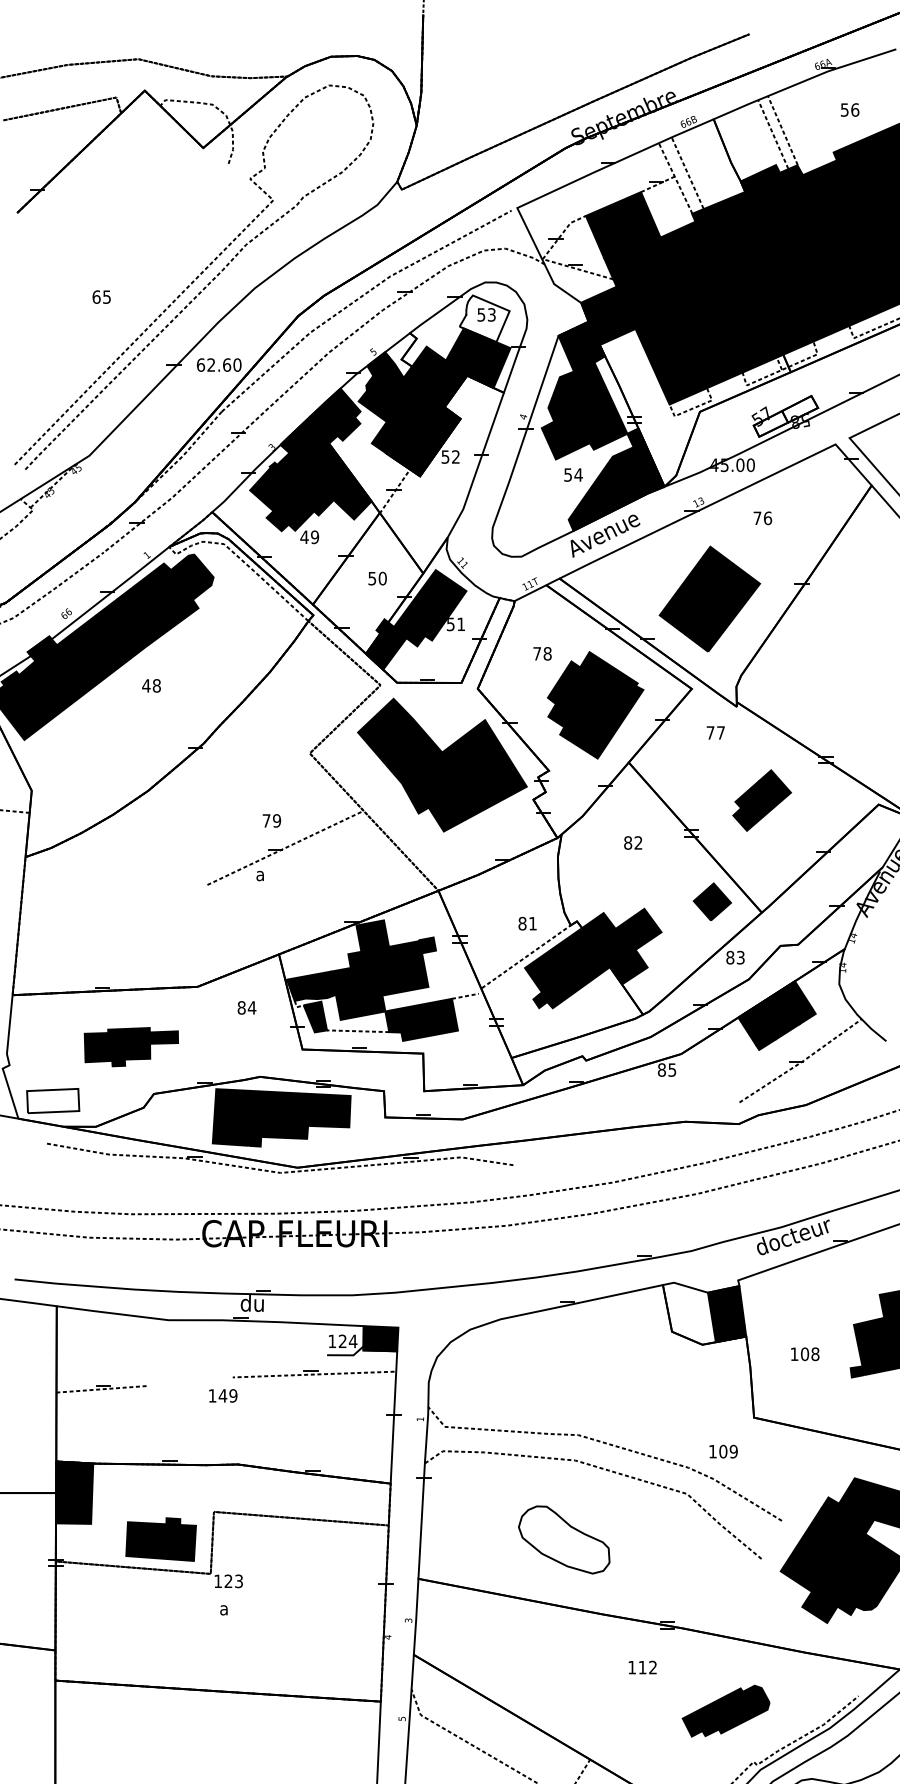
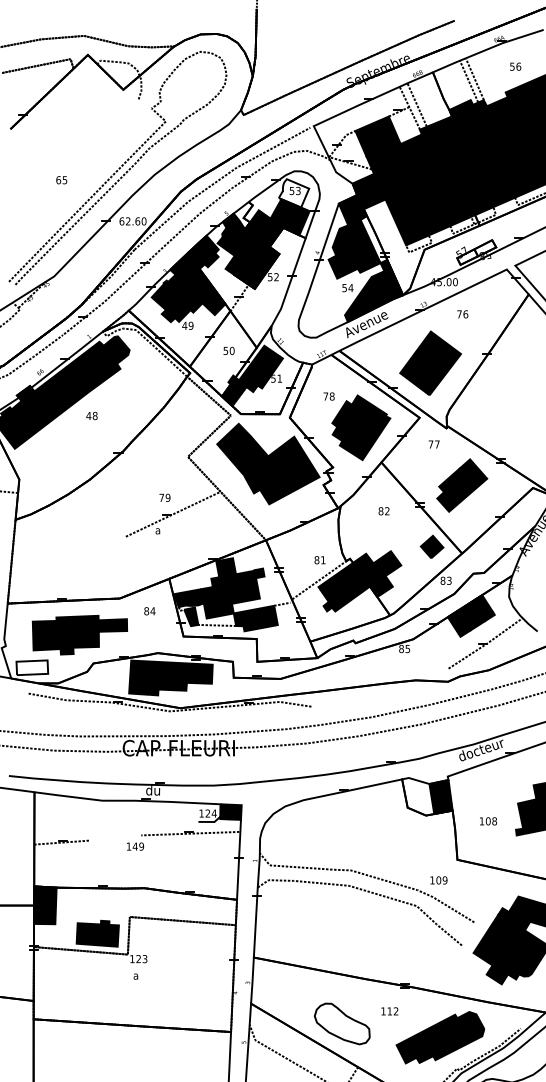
part: (762, 800) -> (462, 485), size x1.43
part: (130, 1046) -> (79, 634), size x1.67
part: (562, 1539) -> (341, 1023), moved
part: (726, 1710) -> (440, 1037), size x1.67

